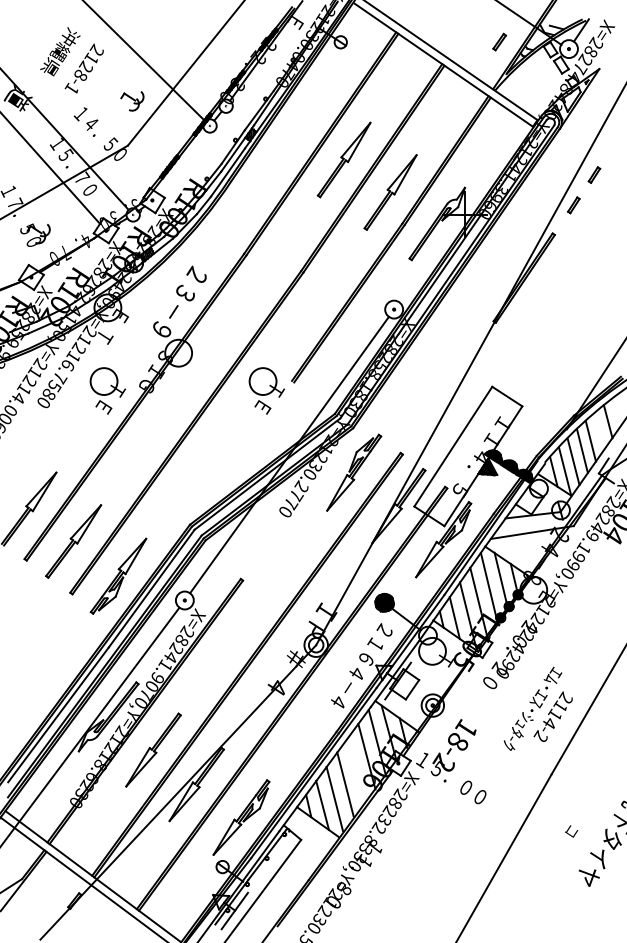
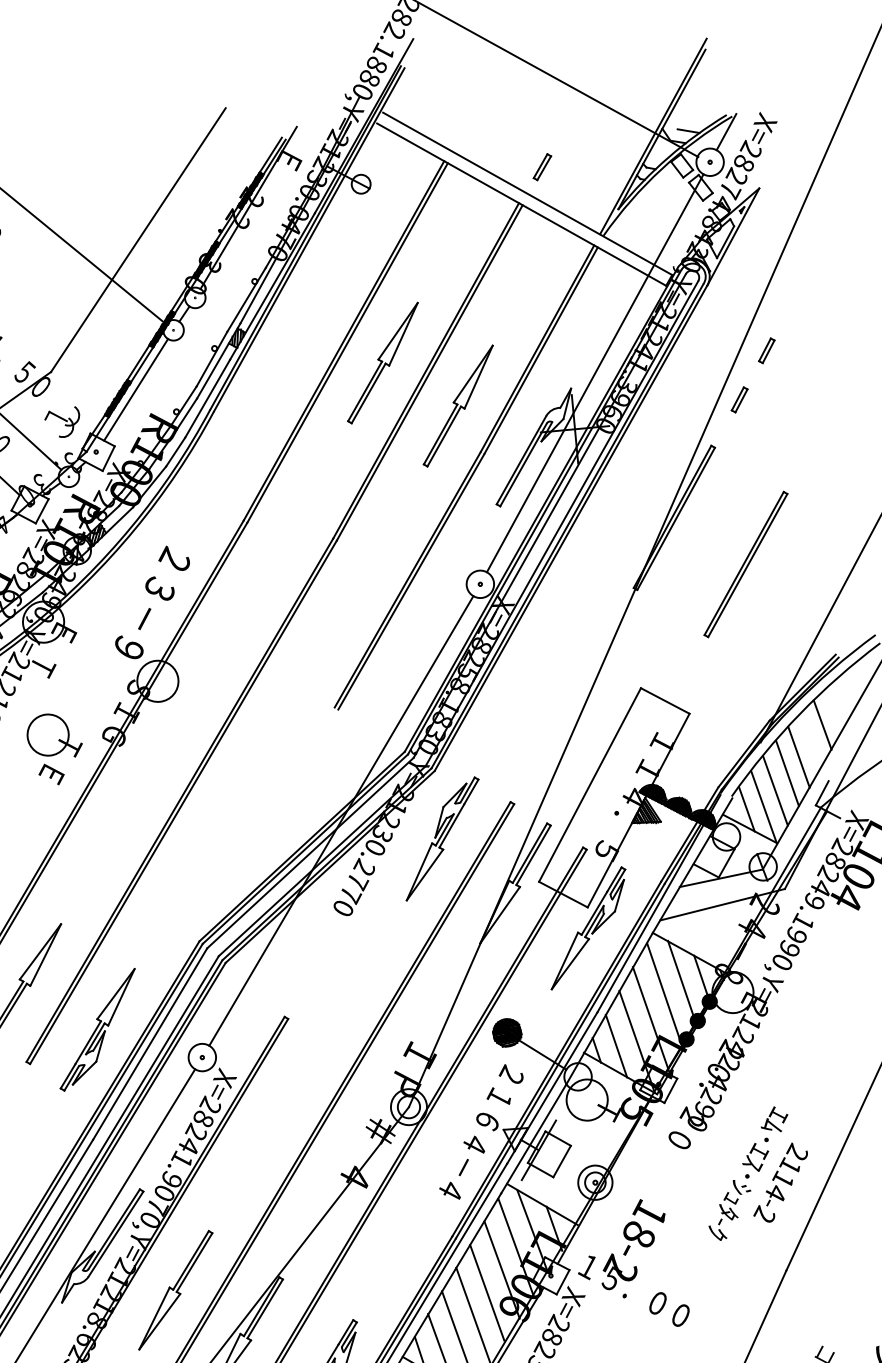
part: (499, 41) -> (542, 166), moved
part: (132, 101) -> (62, 422), moved
line: (181, 162) -> (135, 390), added
line: (481, 179) -> (595, 373), added
part: (567, 312) -> (745, 564), added
part: (266, 390) -> (297, 725), removed
line: (355, 770) -> (486, 1292), added

